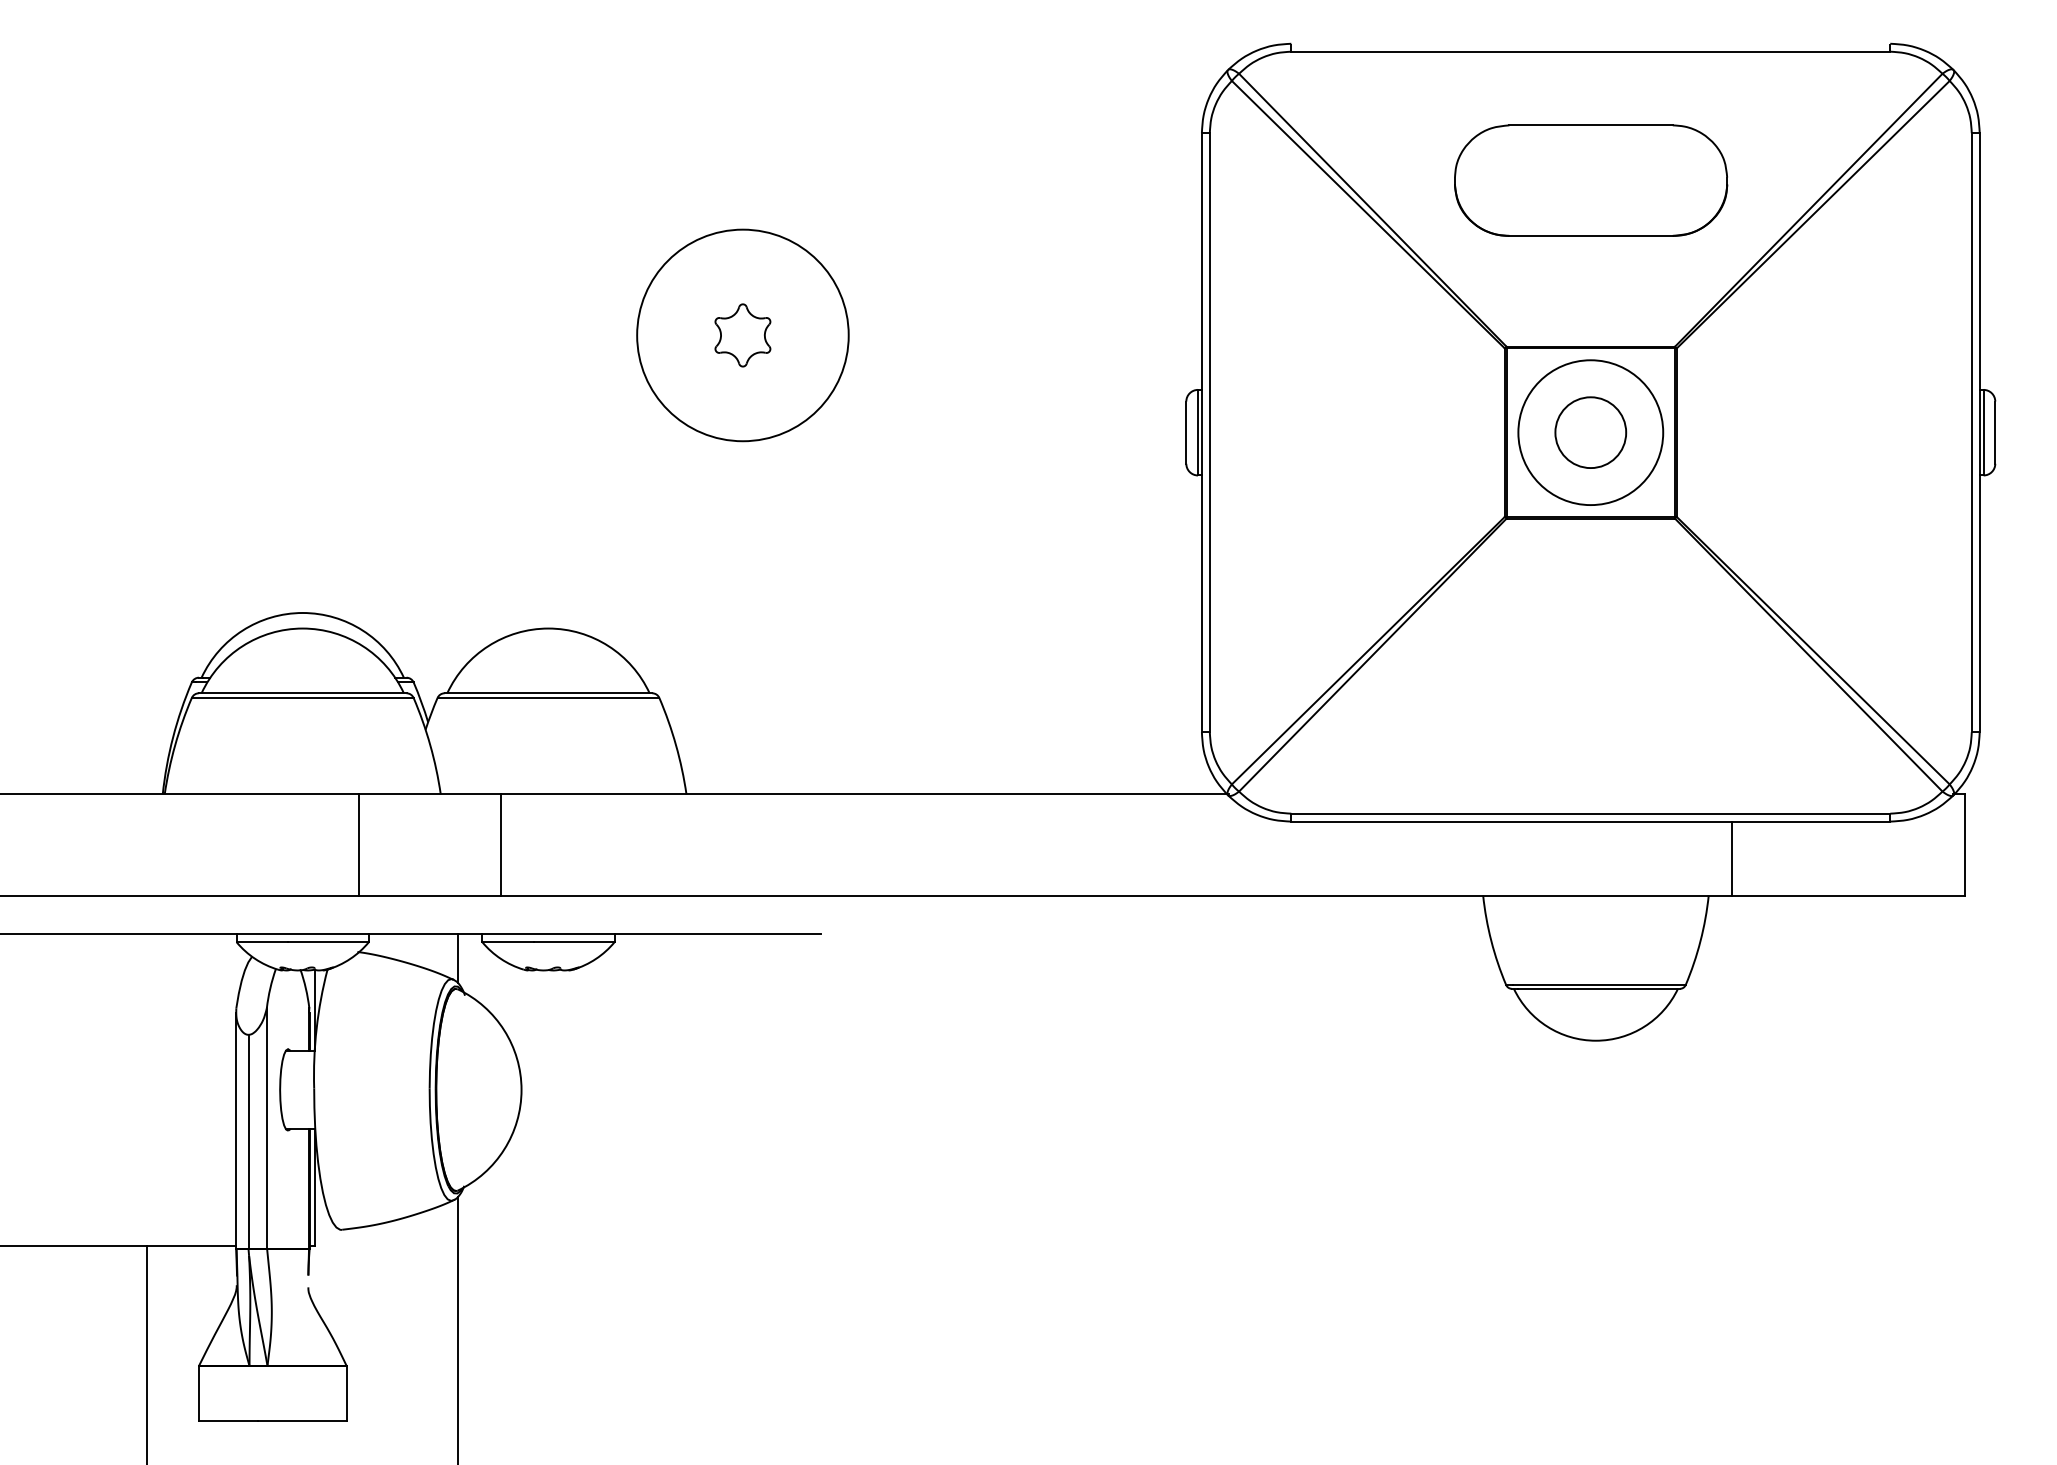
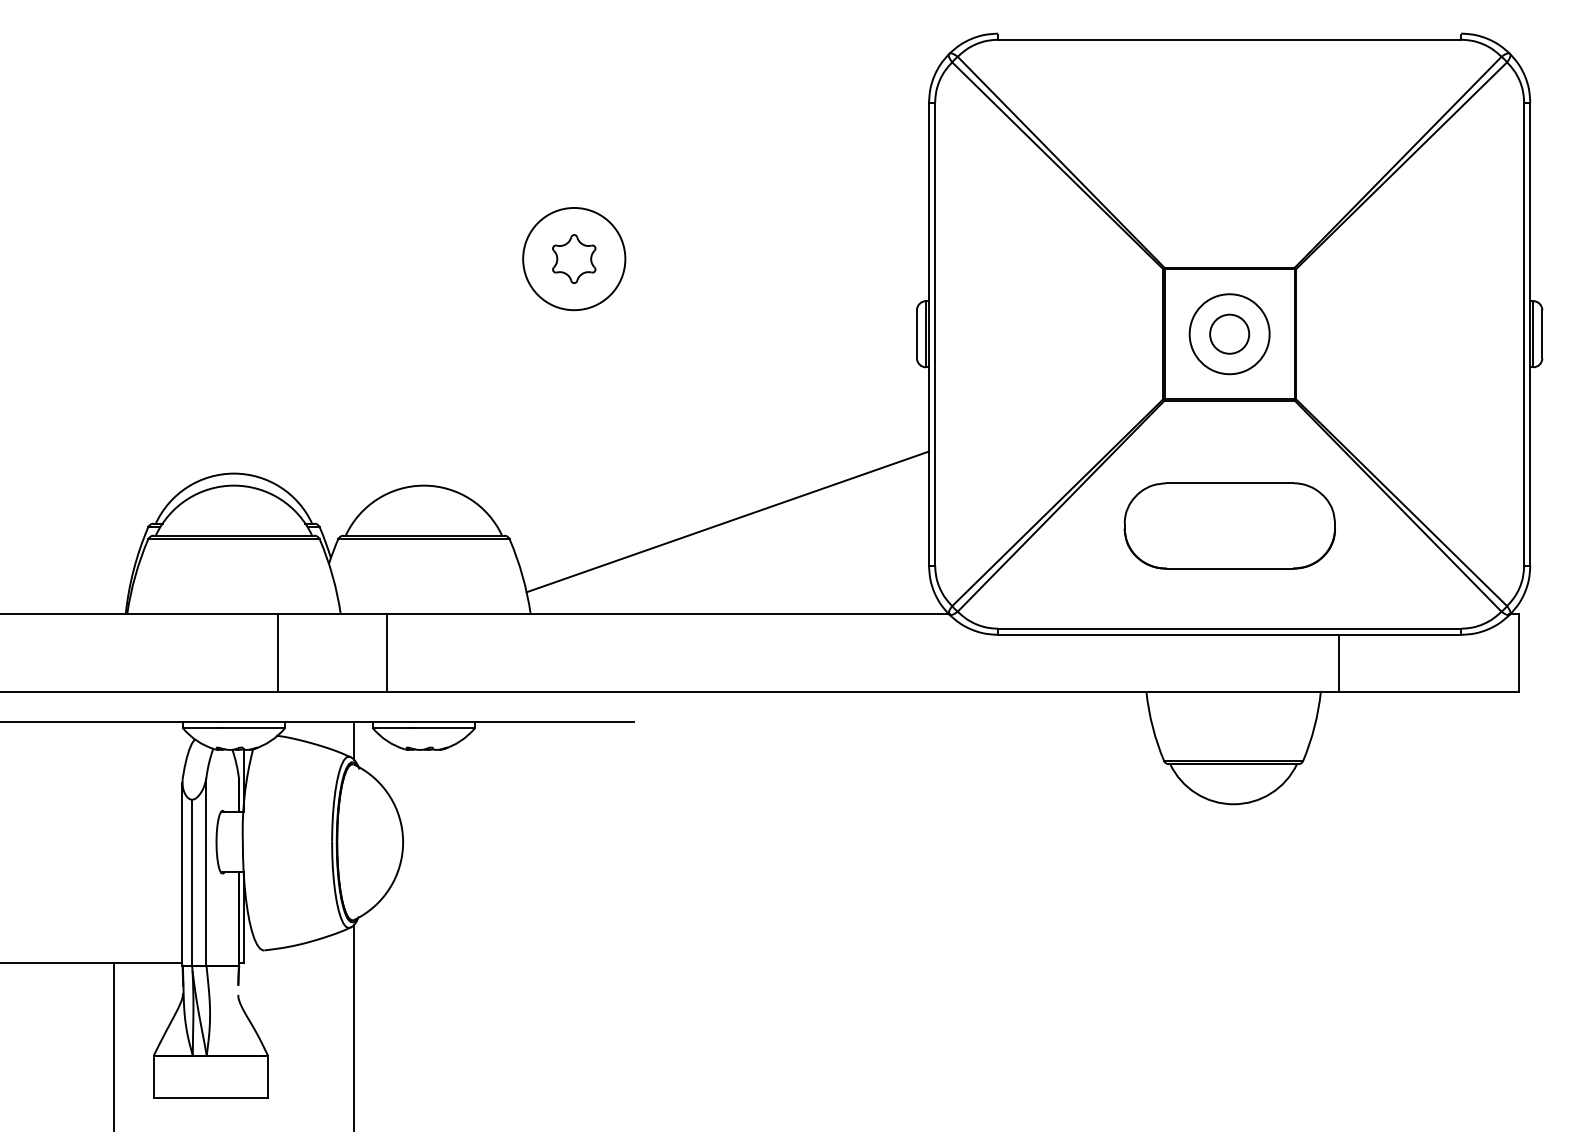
part: (1591, 180) -> (1230, 525), moved
circle: (742, 335) -> (573, 259), size x0.62
circle: (1590, 432) -> (1229, 334), size x0.71
circle: (1590, 432) -> (1229, 334), size x0.71
line: (941, 675) -> (727, 521), added

